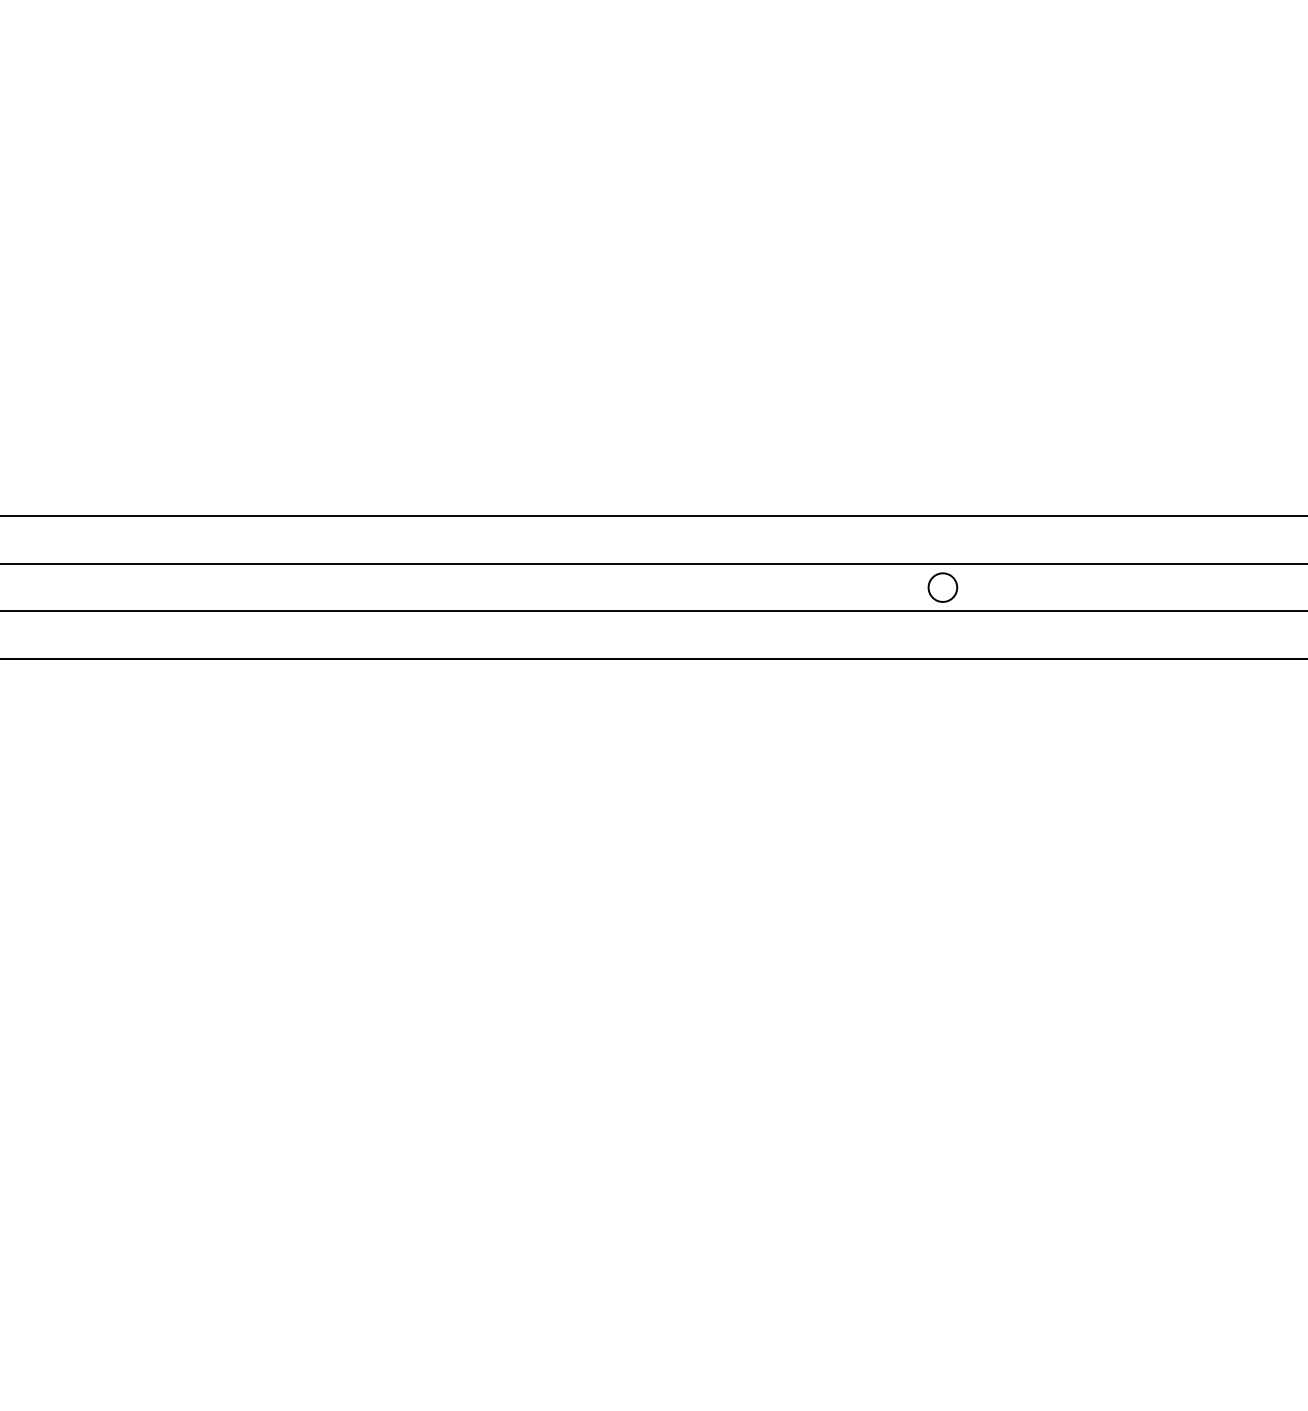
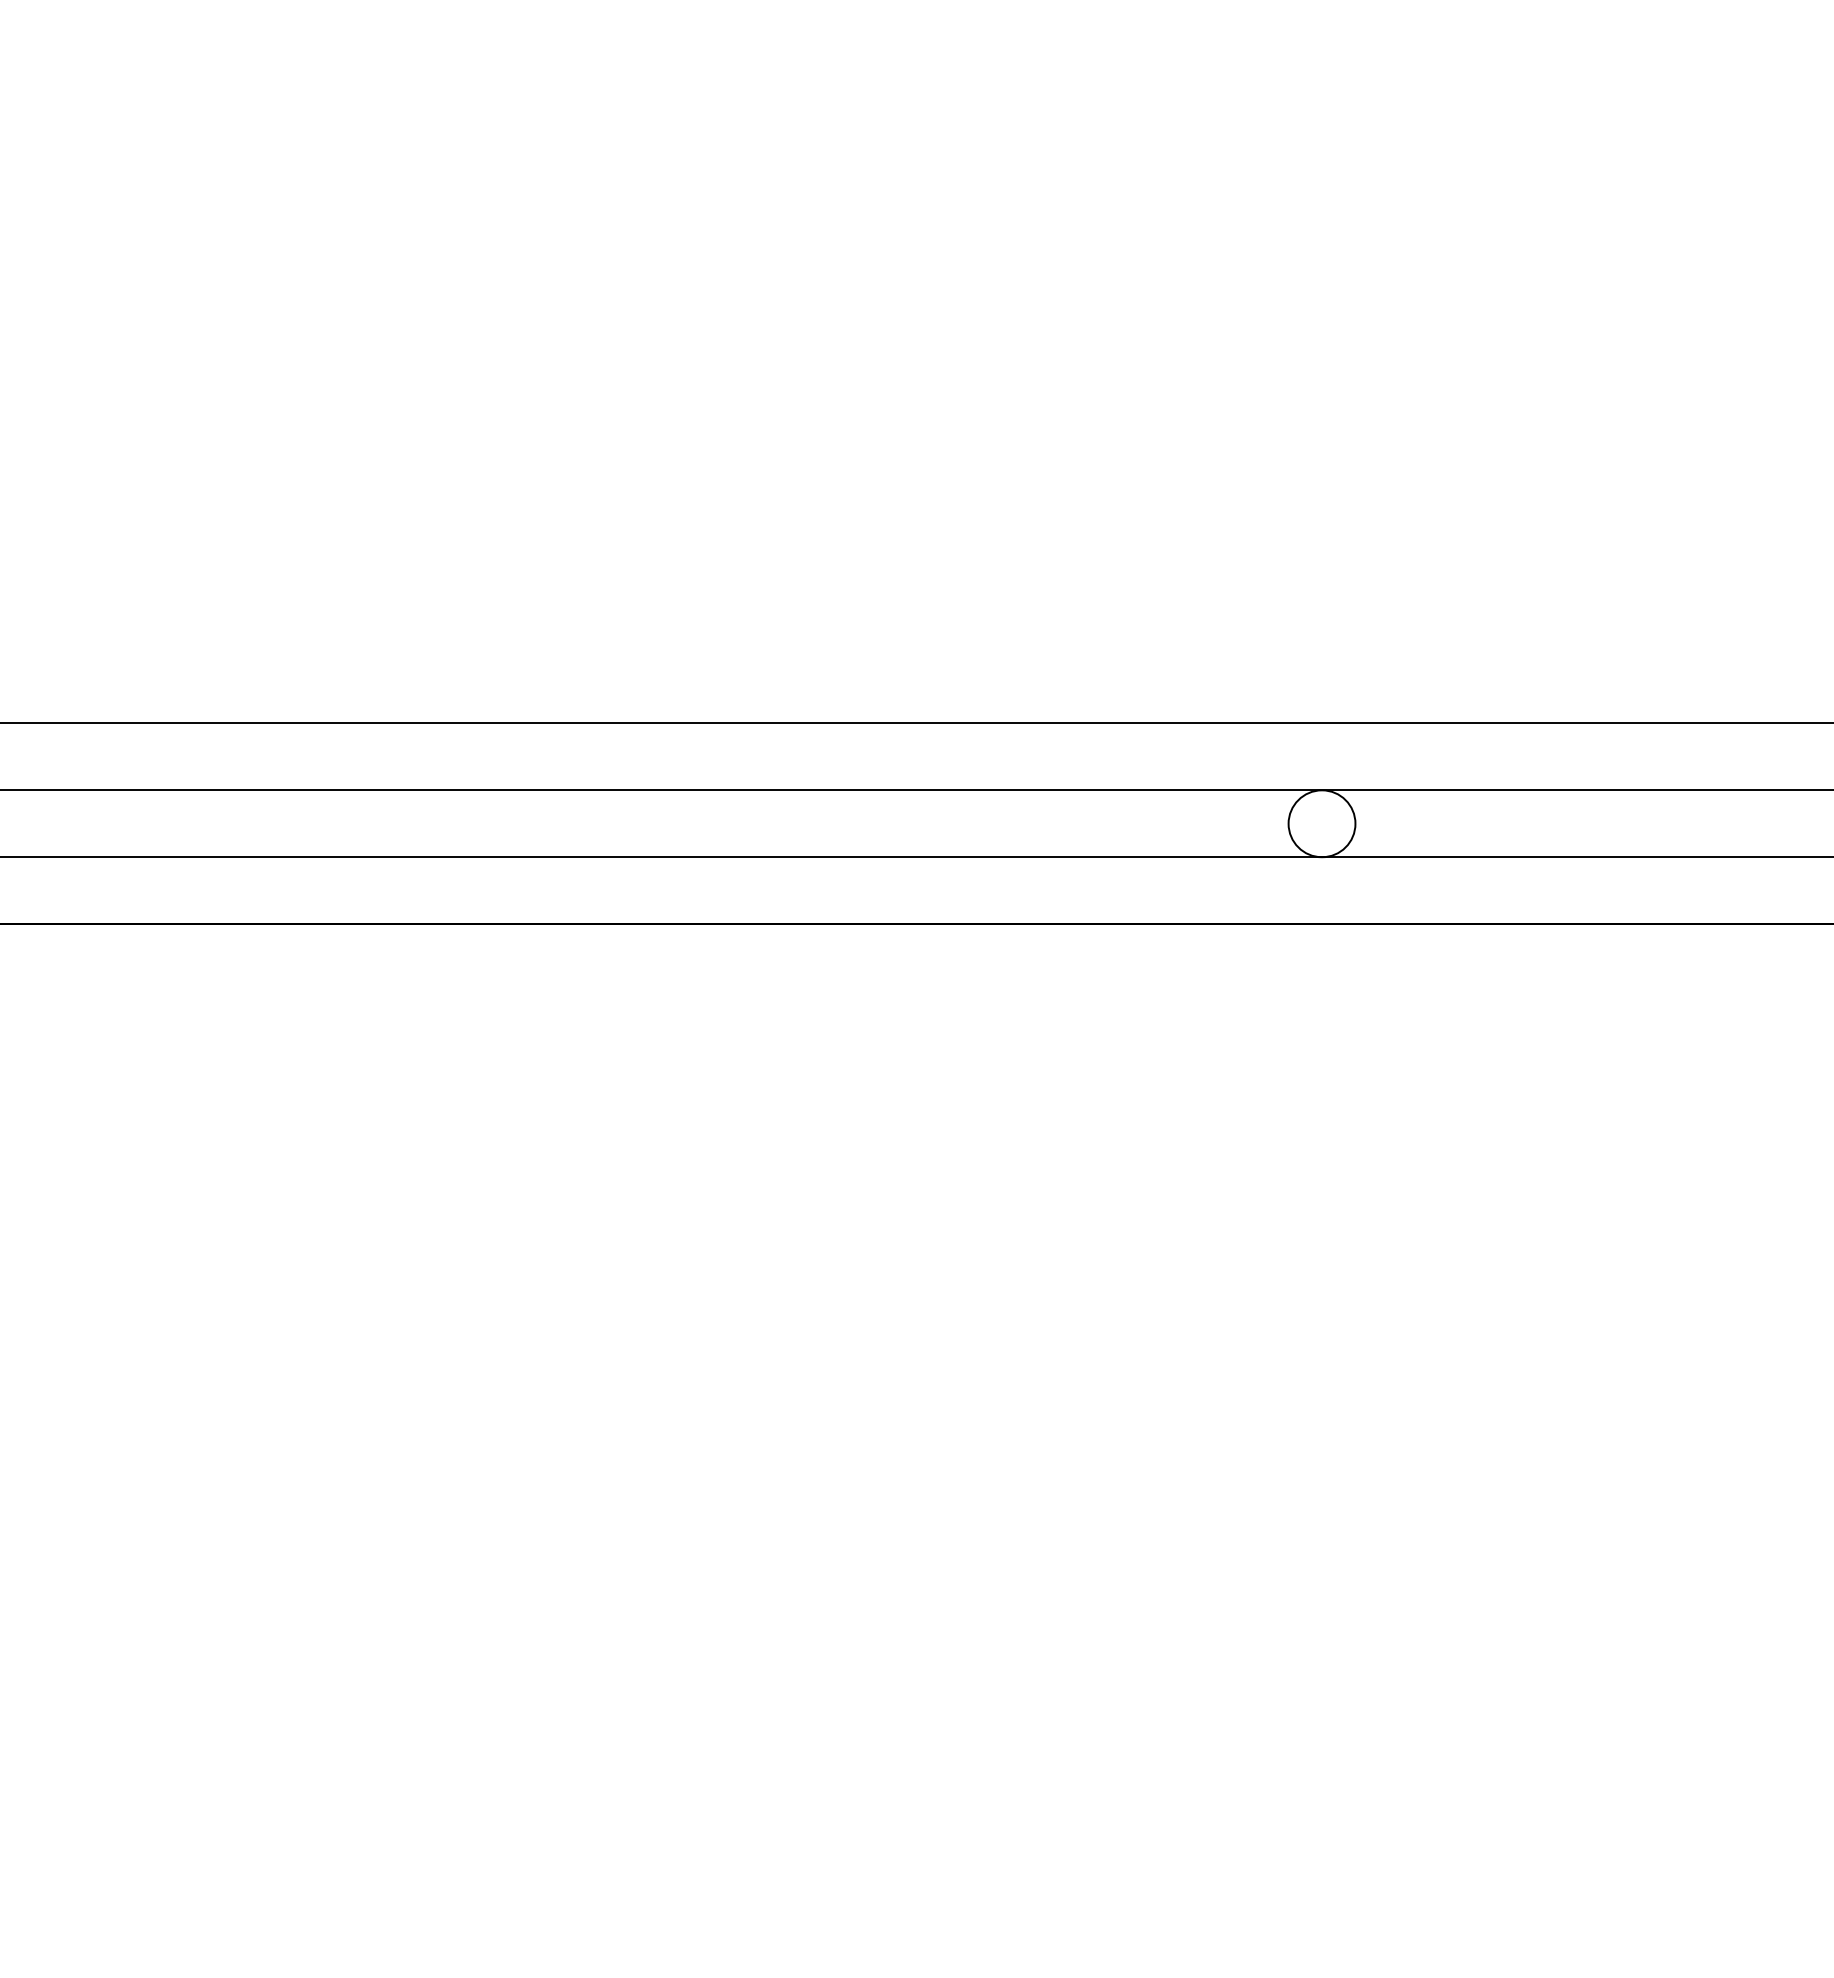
circle: (942, 587) -> (1321, 823), size x1.67

